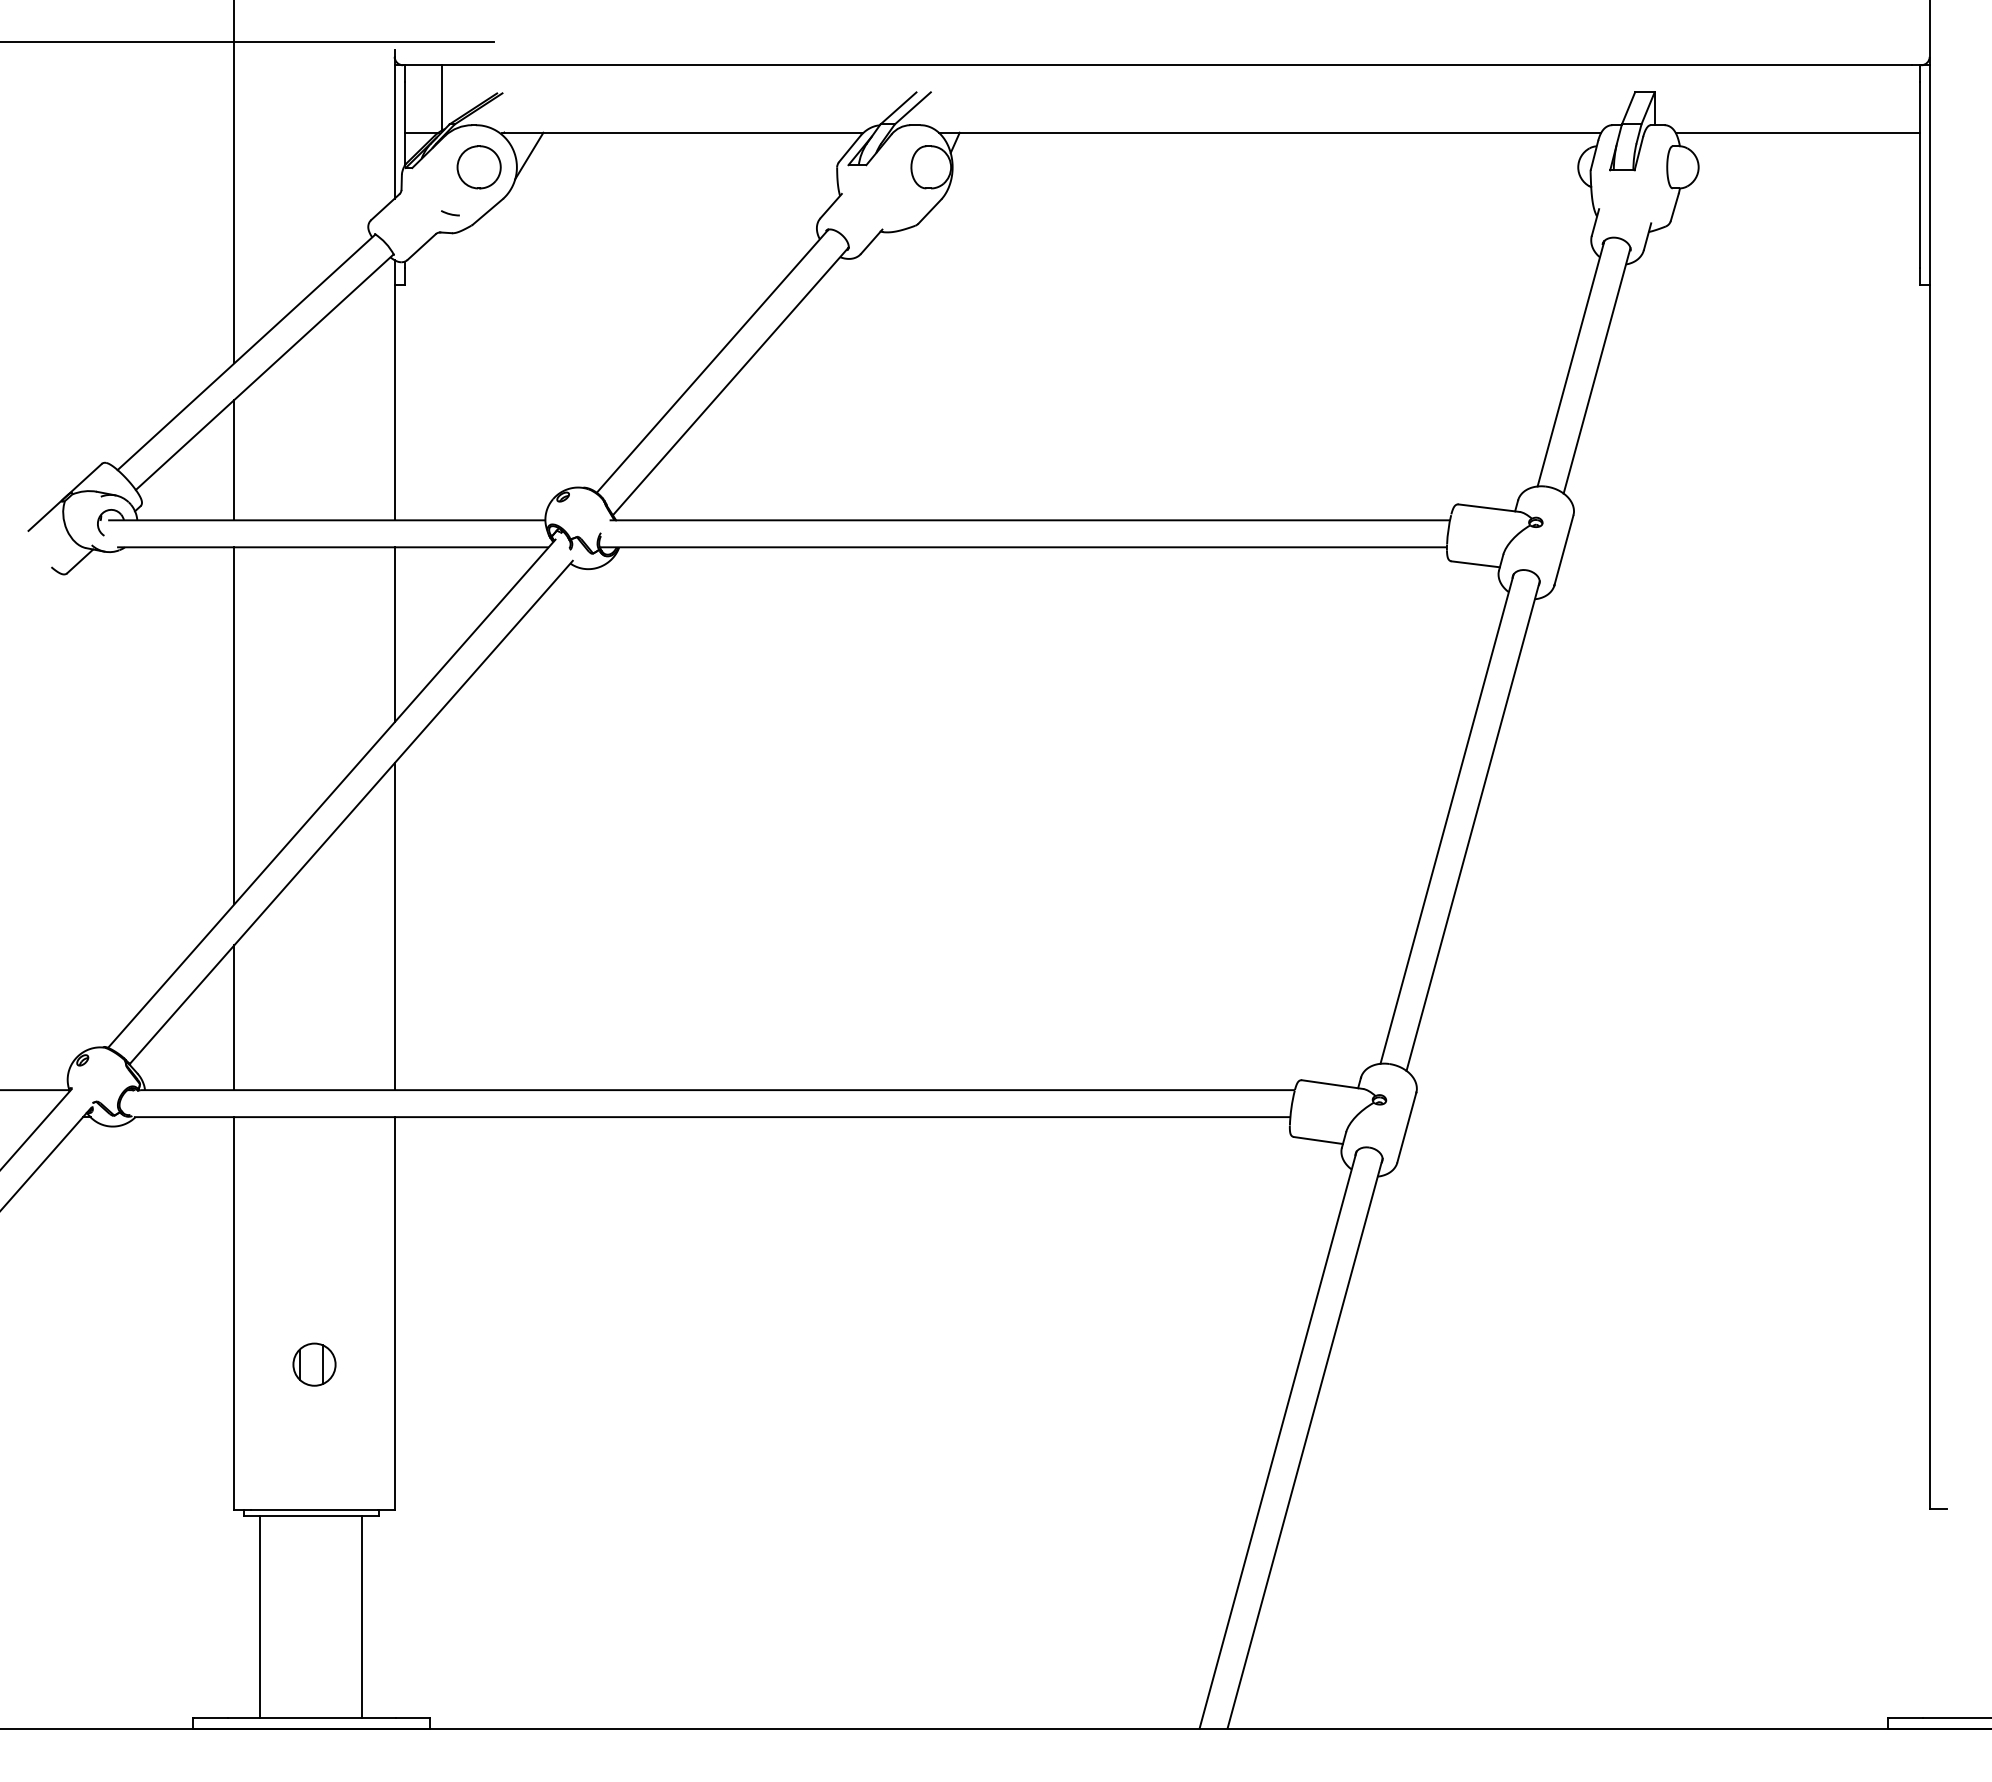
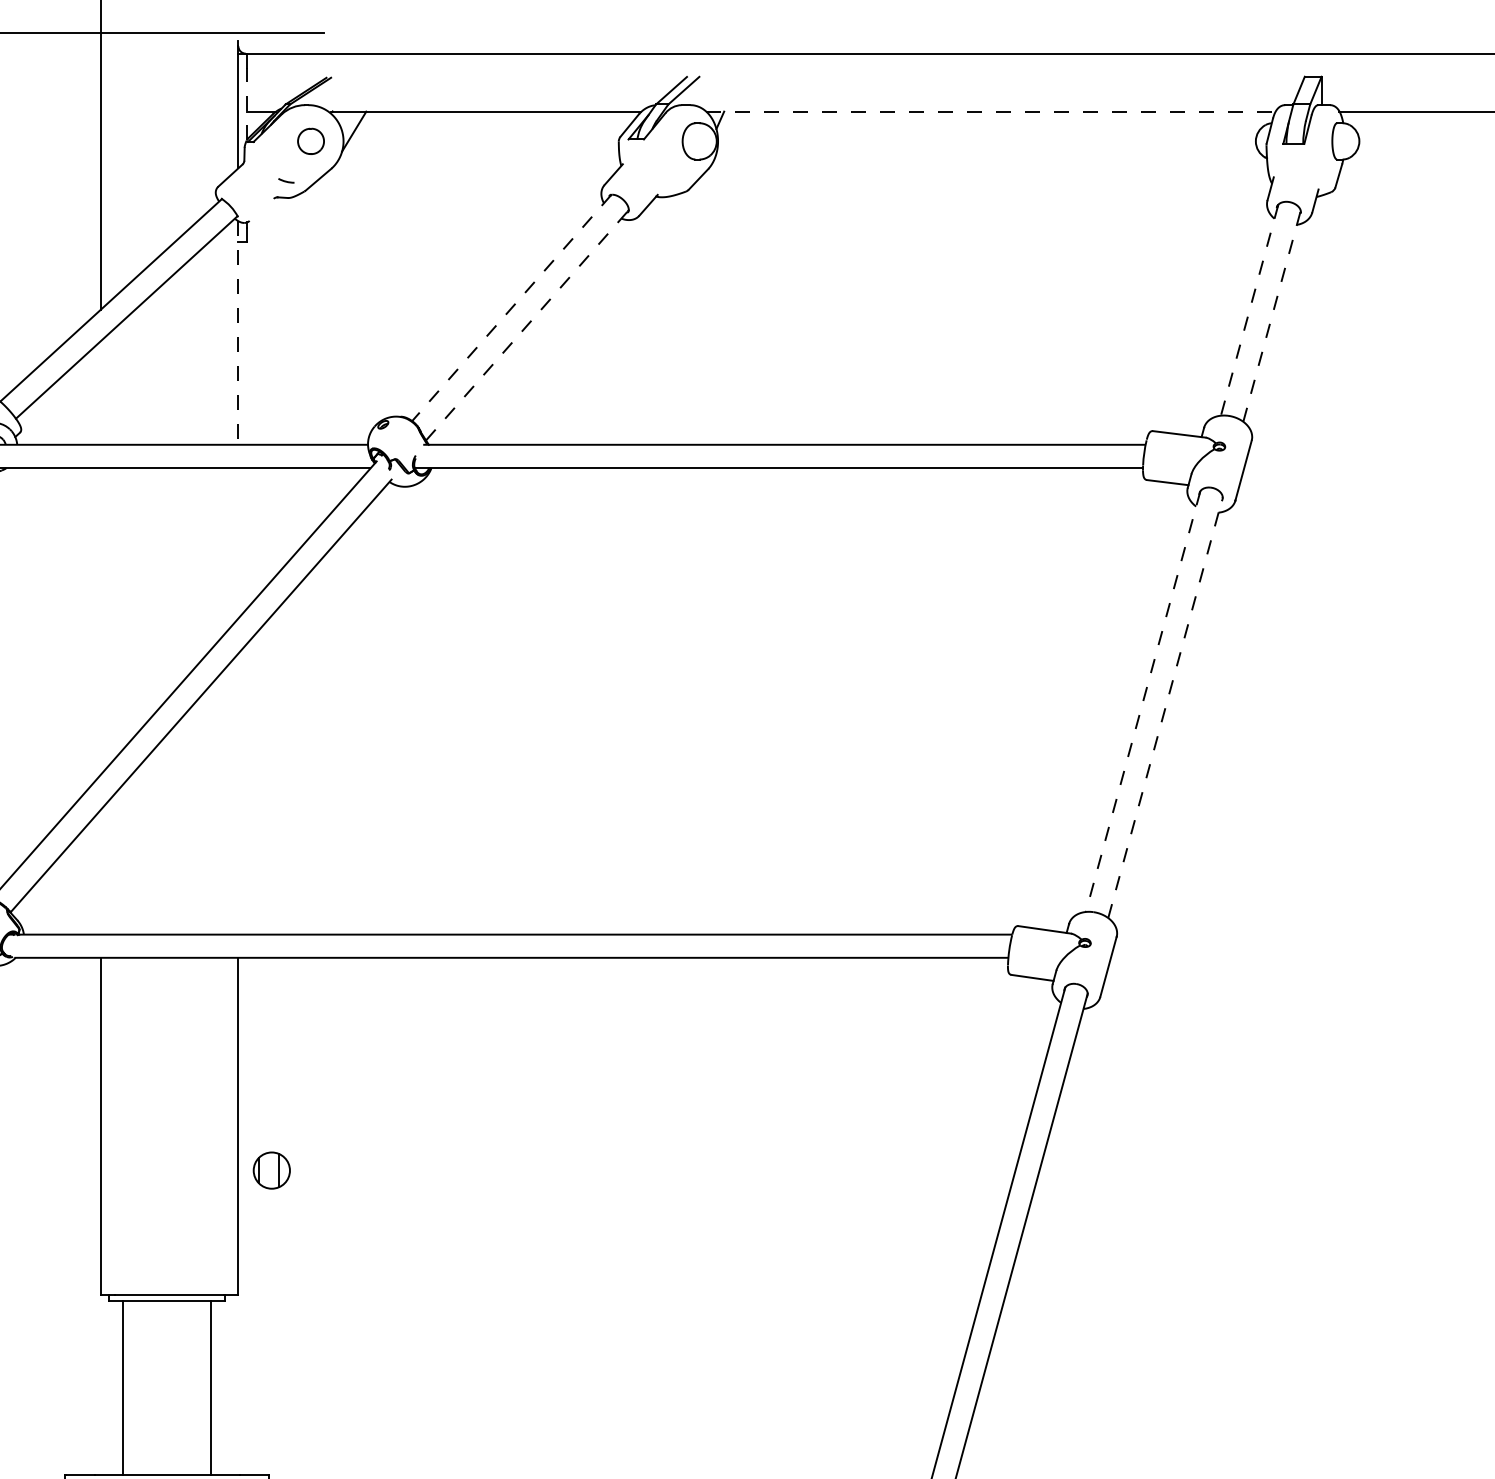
line: (441, 97) -> (278, 81), removed
line: (404, 123) -> (246, 103), solid -> dashed
line: (1270, 132) -> (991, 111), solid -> dashed
part: (478, 167) -> (310, 141), size x0.7
line: (421, 246) -> (261, 209), removed
line: (712, 361) -> (511, 308), solid -> dashed
line: (1570, 364) -> (1249, 310), solid -> dashed
line: (1597, 370) -> (1272, 316), solid -> dashed
line: (731, 381) -> (527, 325), solid -> dashed
line: (394, 390) -> (238, 333), solid -> dashed
line: (234, 459) -> (100, 392), removed
line: (394, 634) -> (238, 542), removed
line: (234, 725) -> (100, 621), removed
line: (1447, 819) -> (1143, 701), solid -> dashed
line: (1473, 826) -> (1165, 707), solid -> dashed
line: (394, 926) -> (238, 793), removed
line: (234, 1017) -> (100, 872), removed
part: (314, 1364) -> (271, 1170), moved

